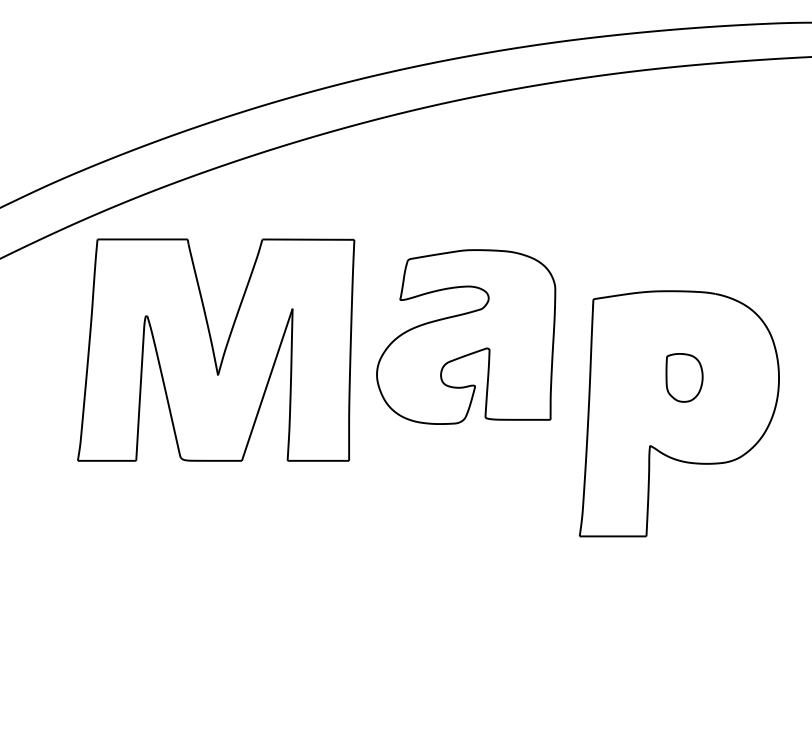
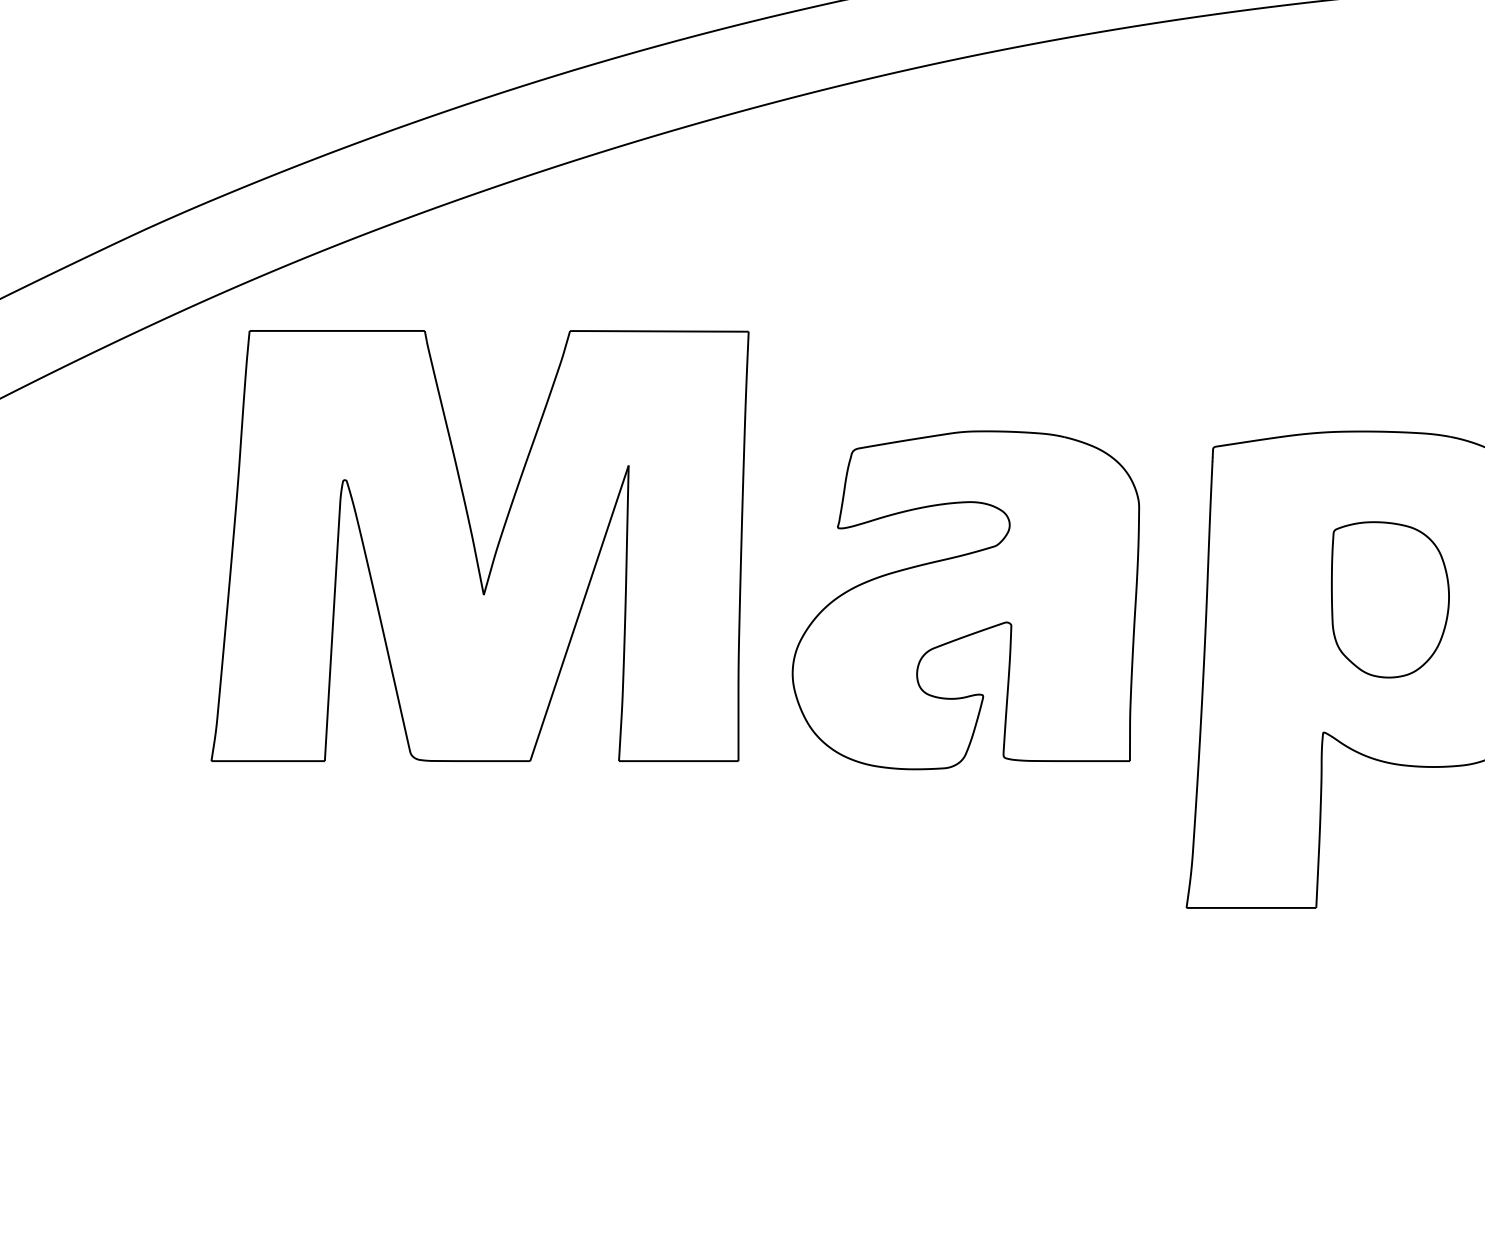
part: (466, 336) -> (966, 599), moved
part: (684, 377) -> (1390, 599), size x1.67

